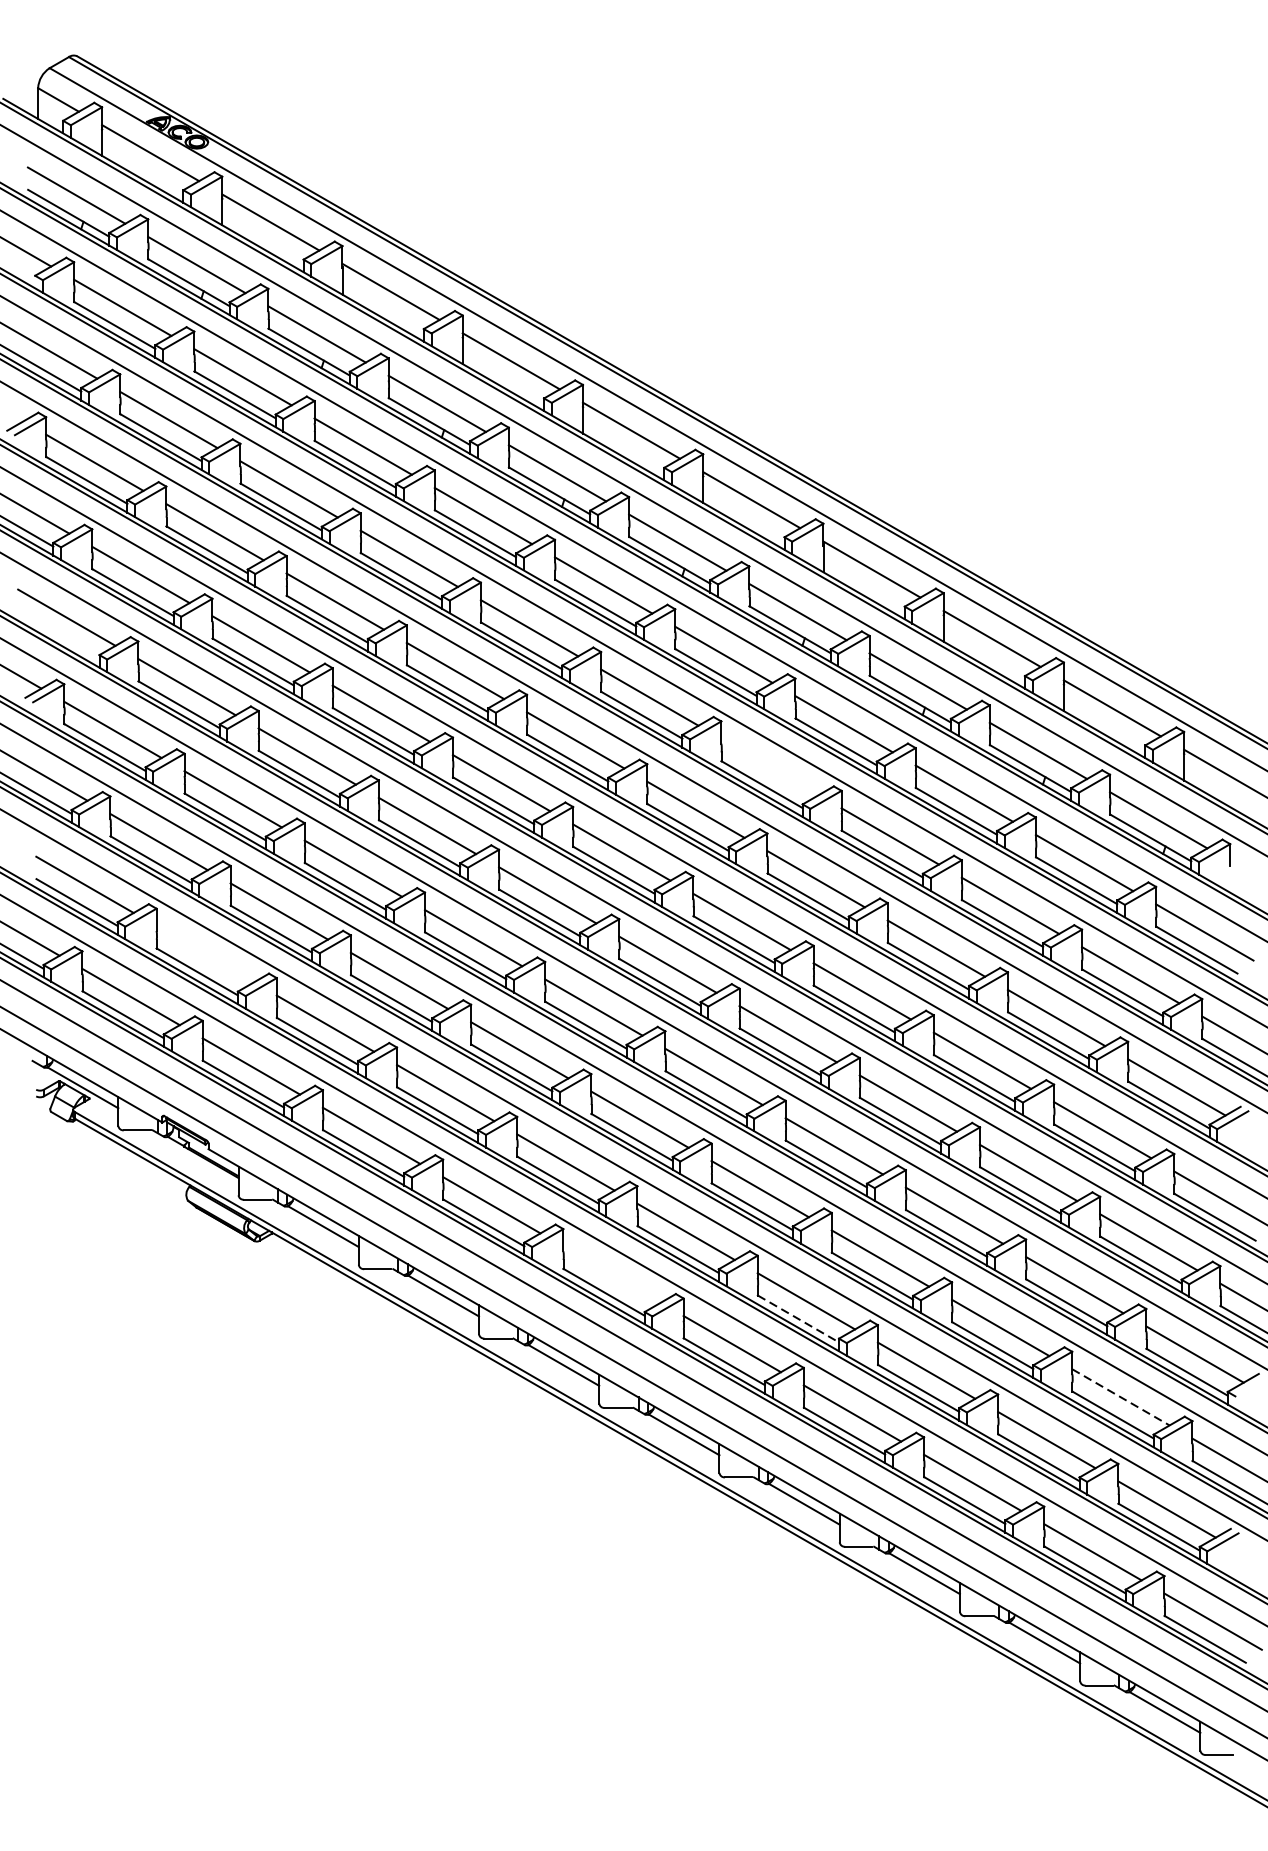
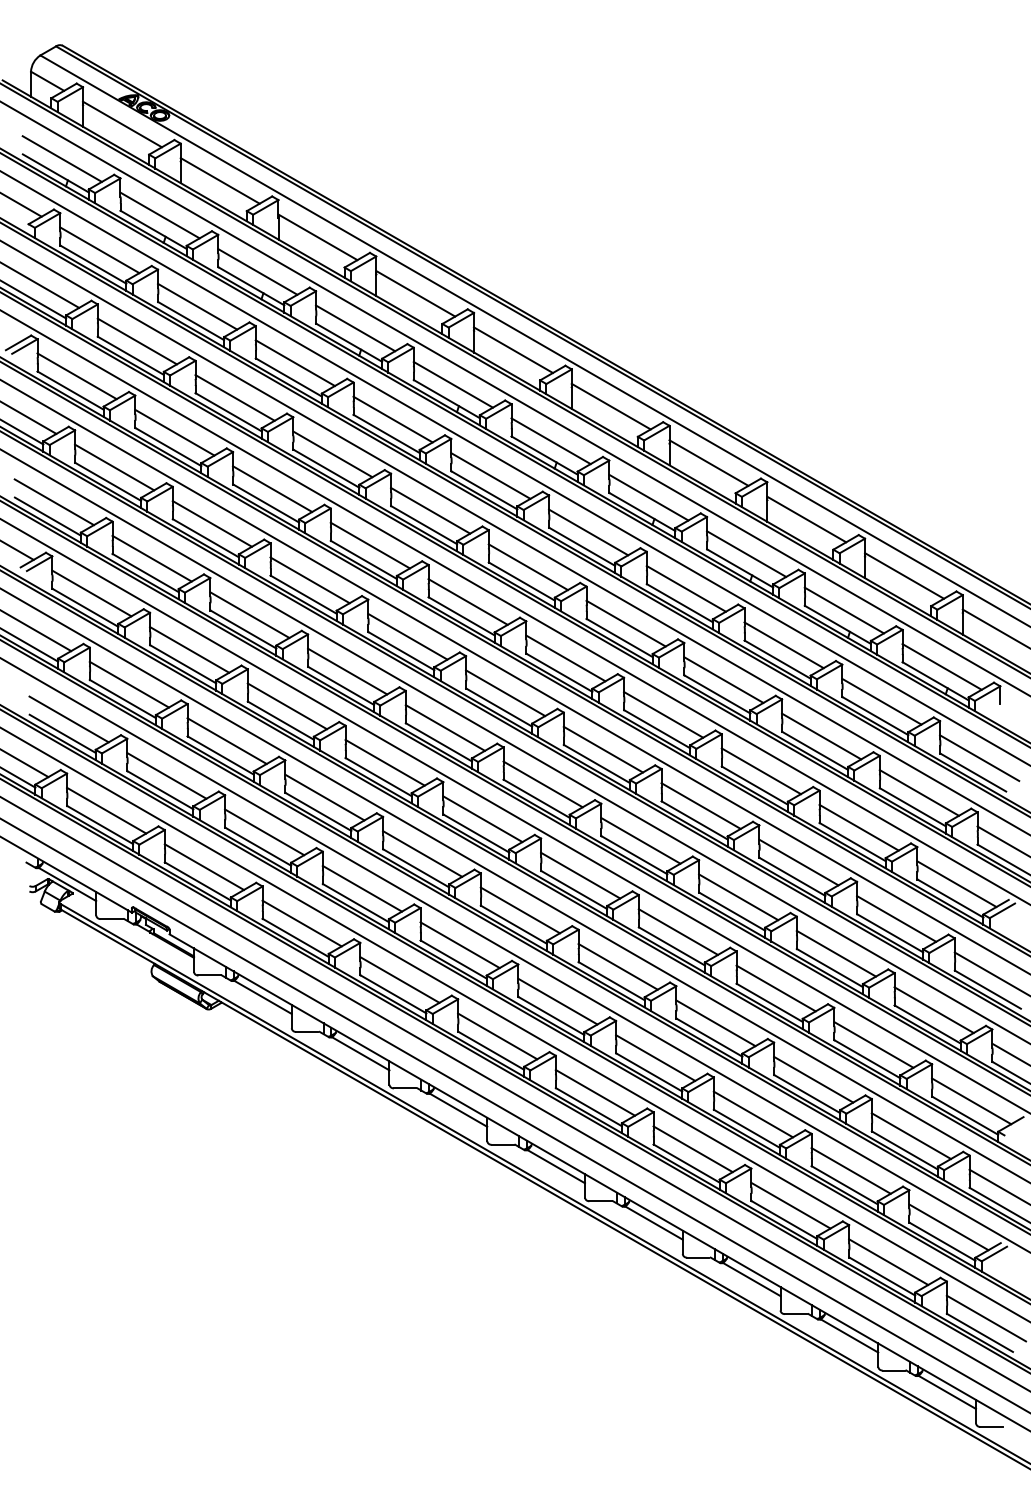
line: (58, 635) -> (47, 516), added
line: (769, 766) -> (625, 623), added
line: (204, 953) -> (166, 775), added
line: (611, 1274) -> (497, 1036), added
line: (798, 1319) -> (649, 1072), dashed -> solid
line: (1121, 1397) -> (911, 1136), dashed -> solid

